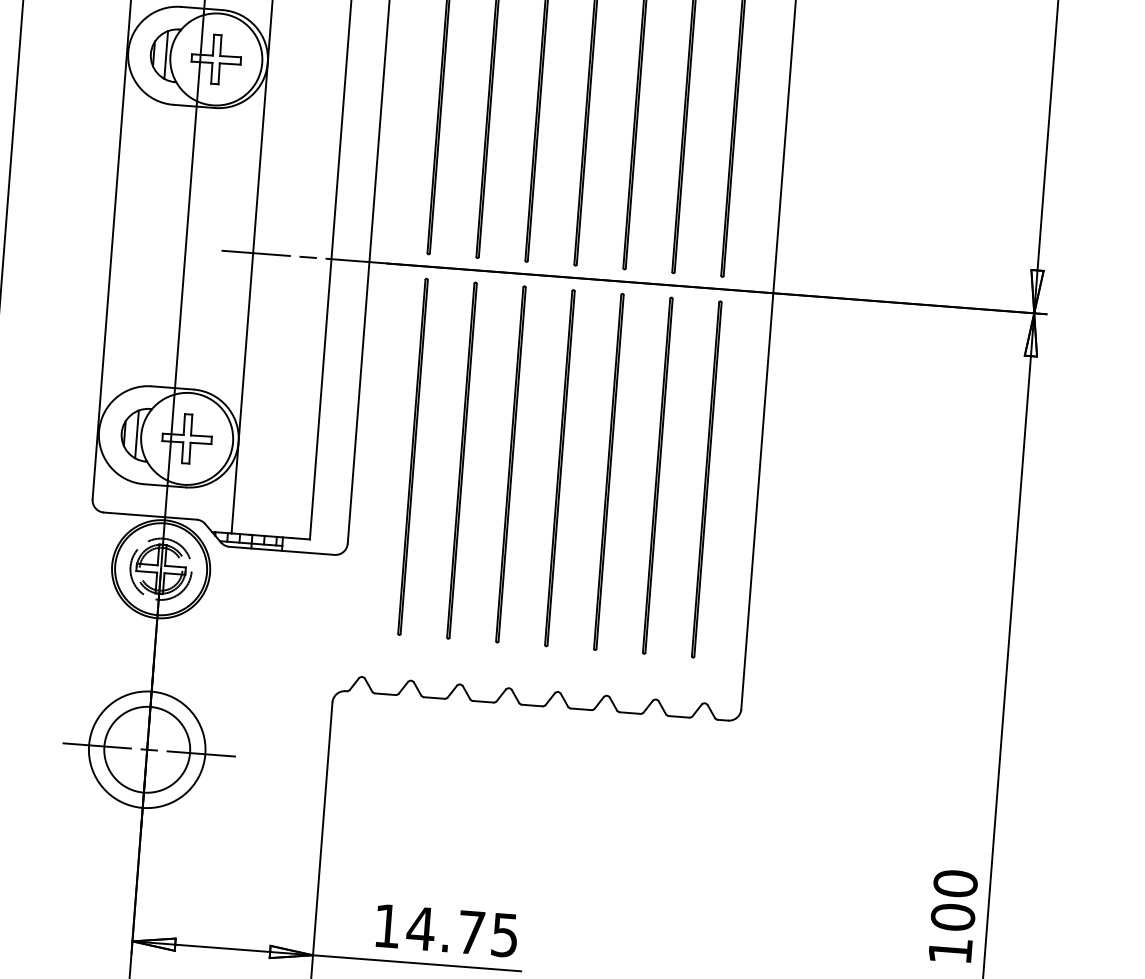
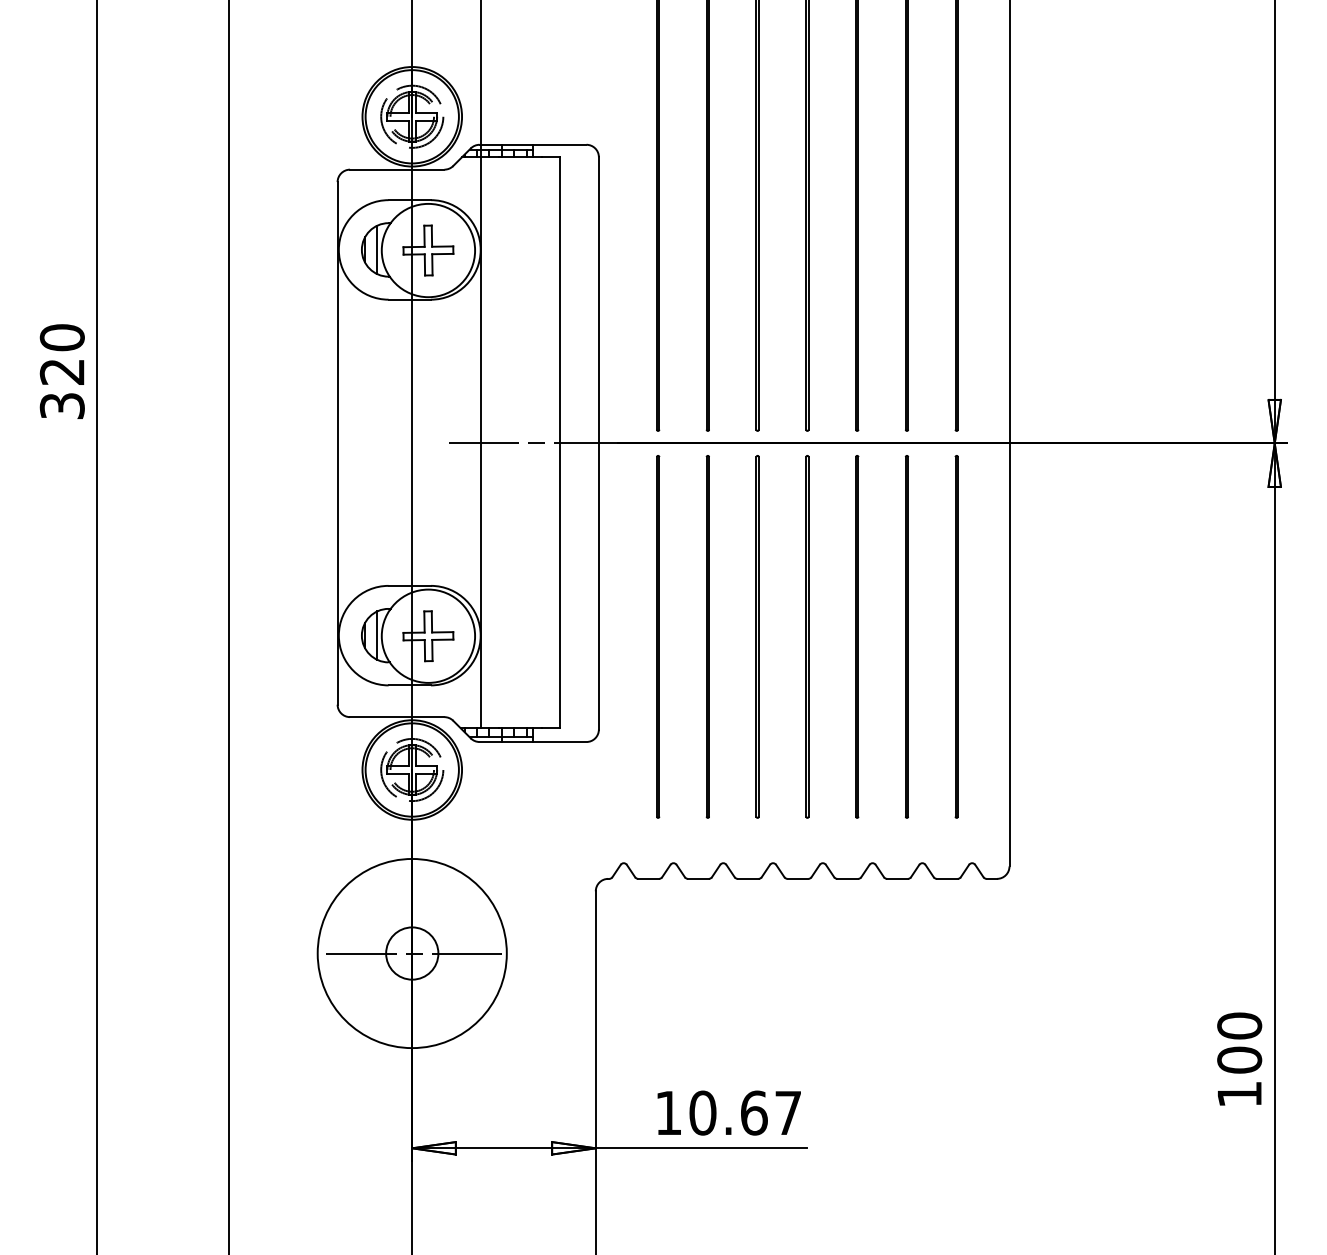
circle: (146, 749) -> (411, 953), size x0.6
circle: (147, 749) -> (412, 953), size x1.6
text: (462, 931) -> (744, 1112), 14.75 -> 10.67

